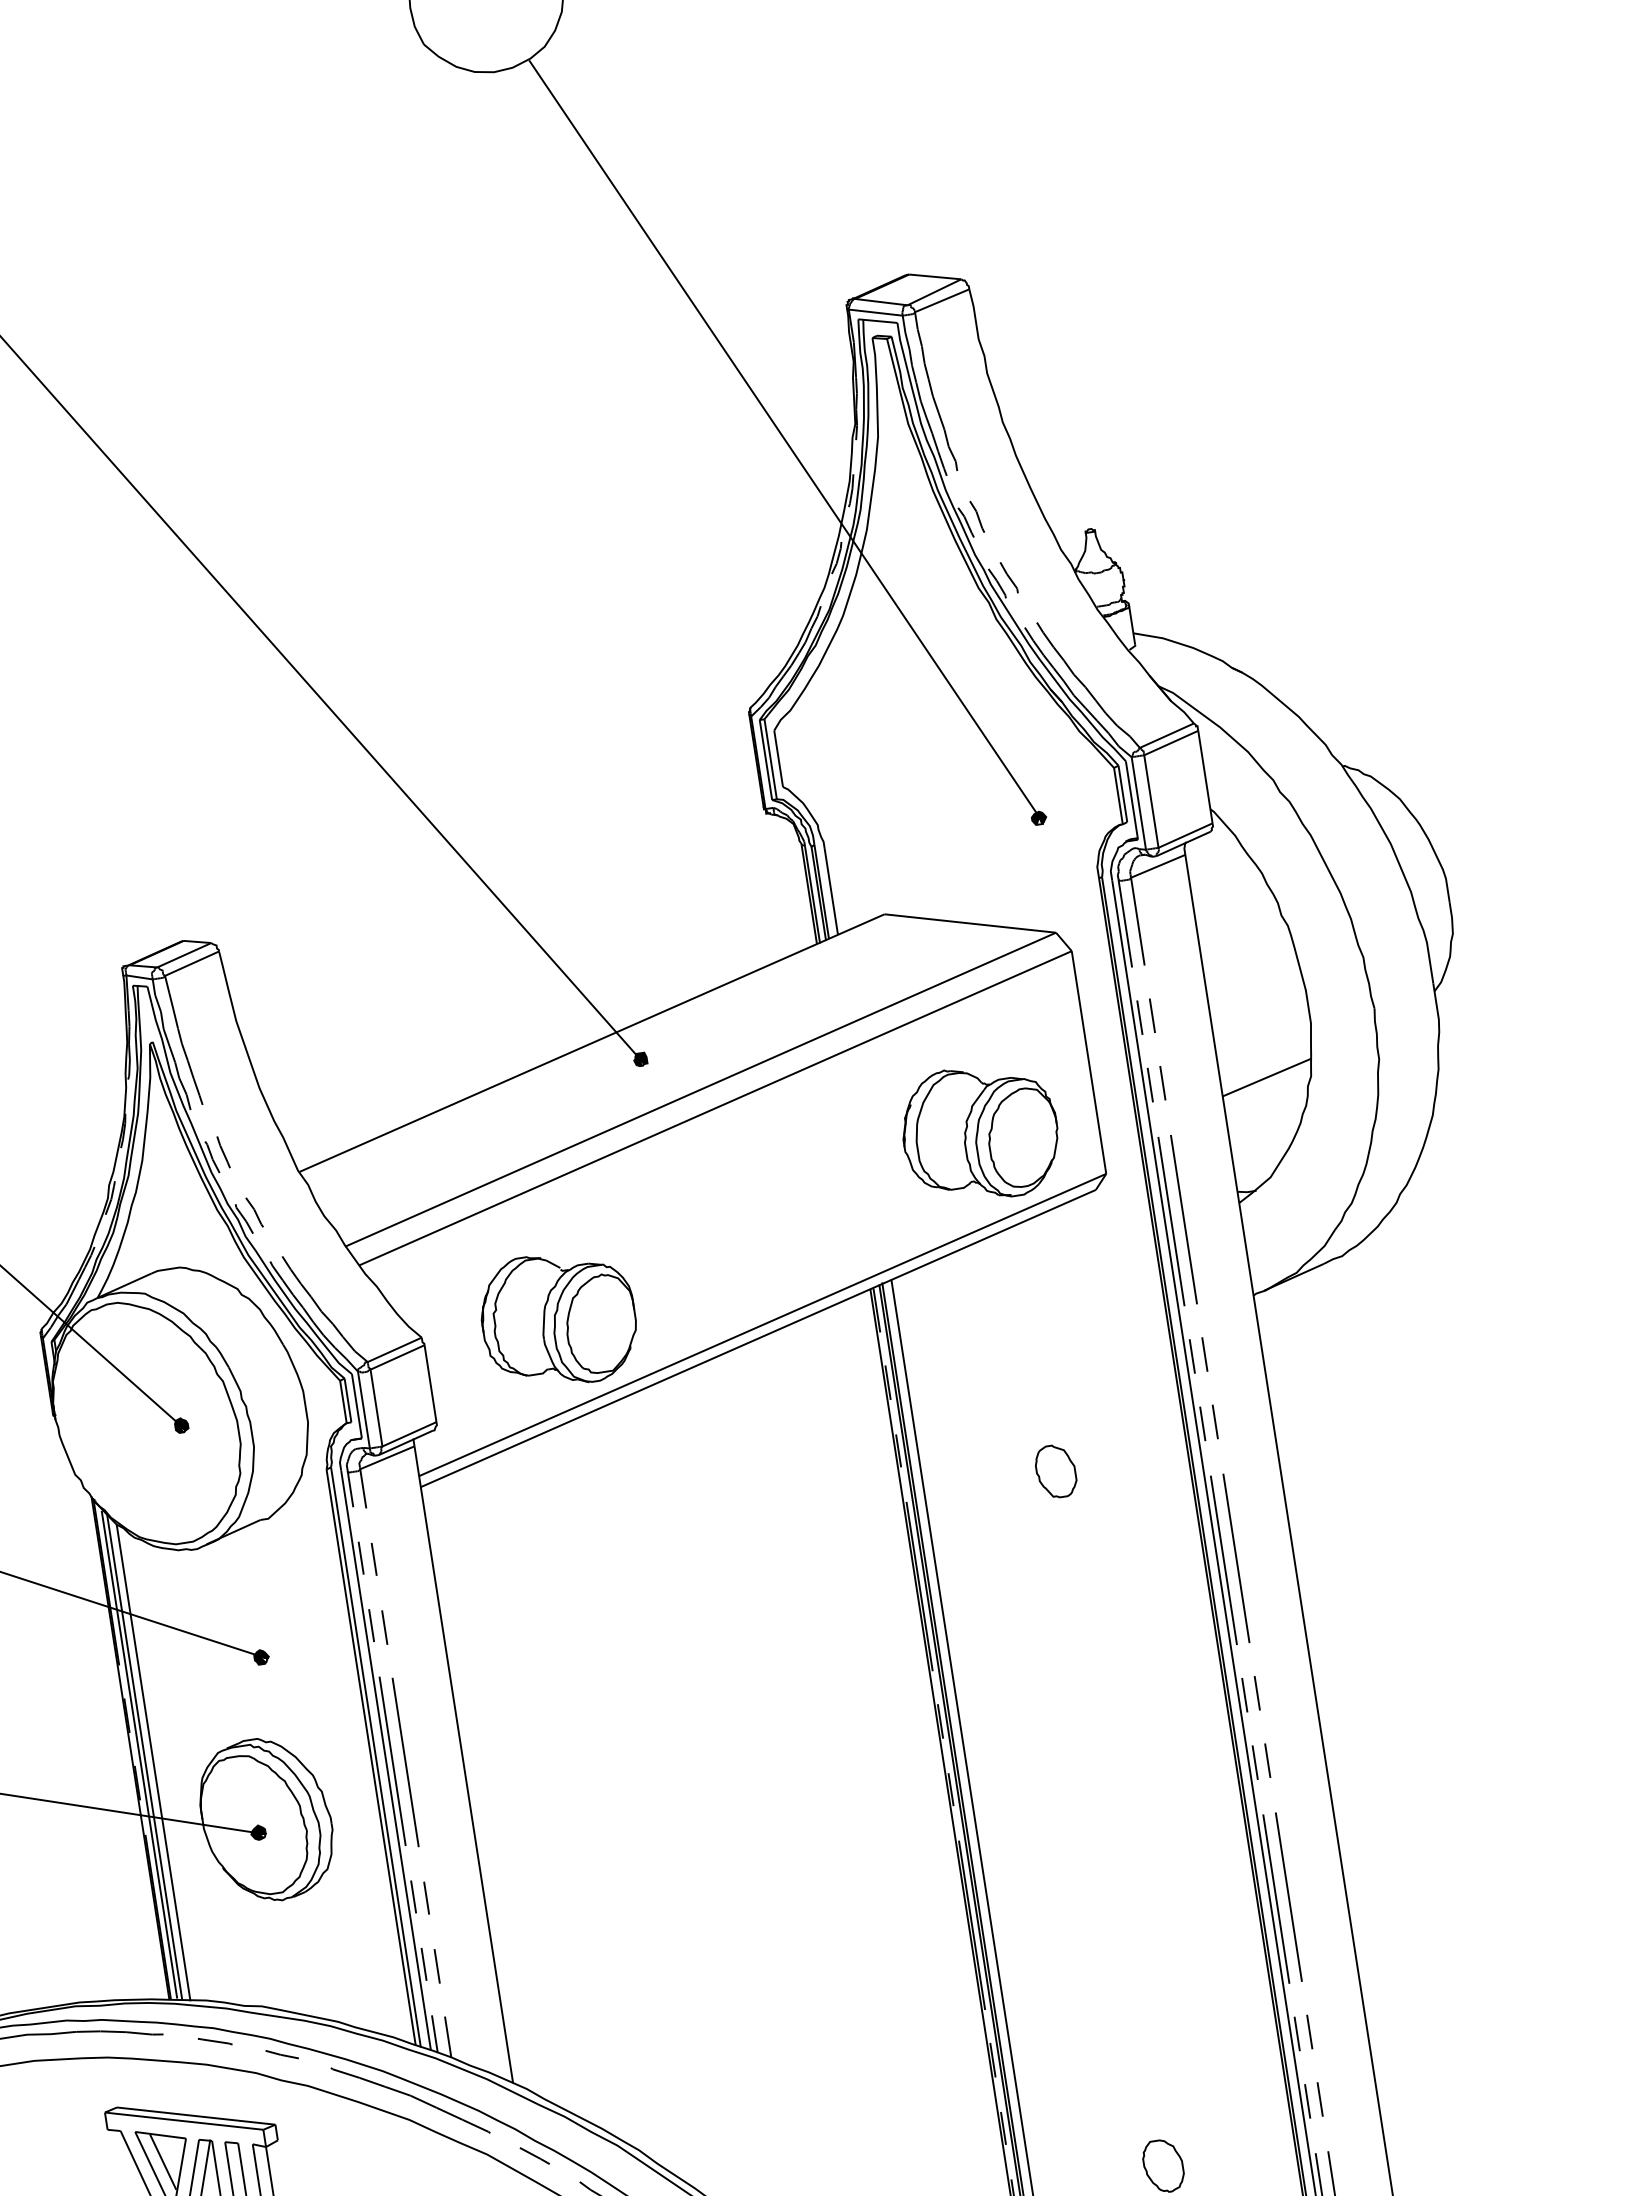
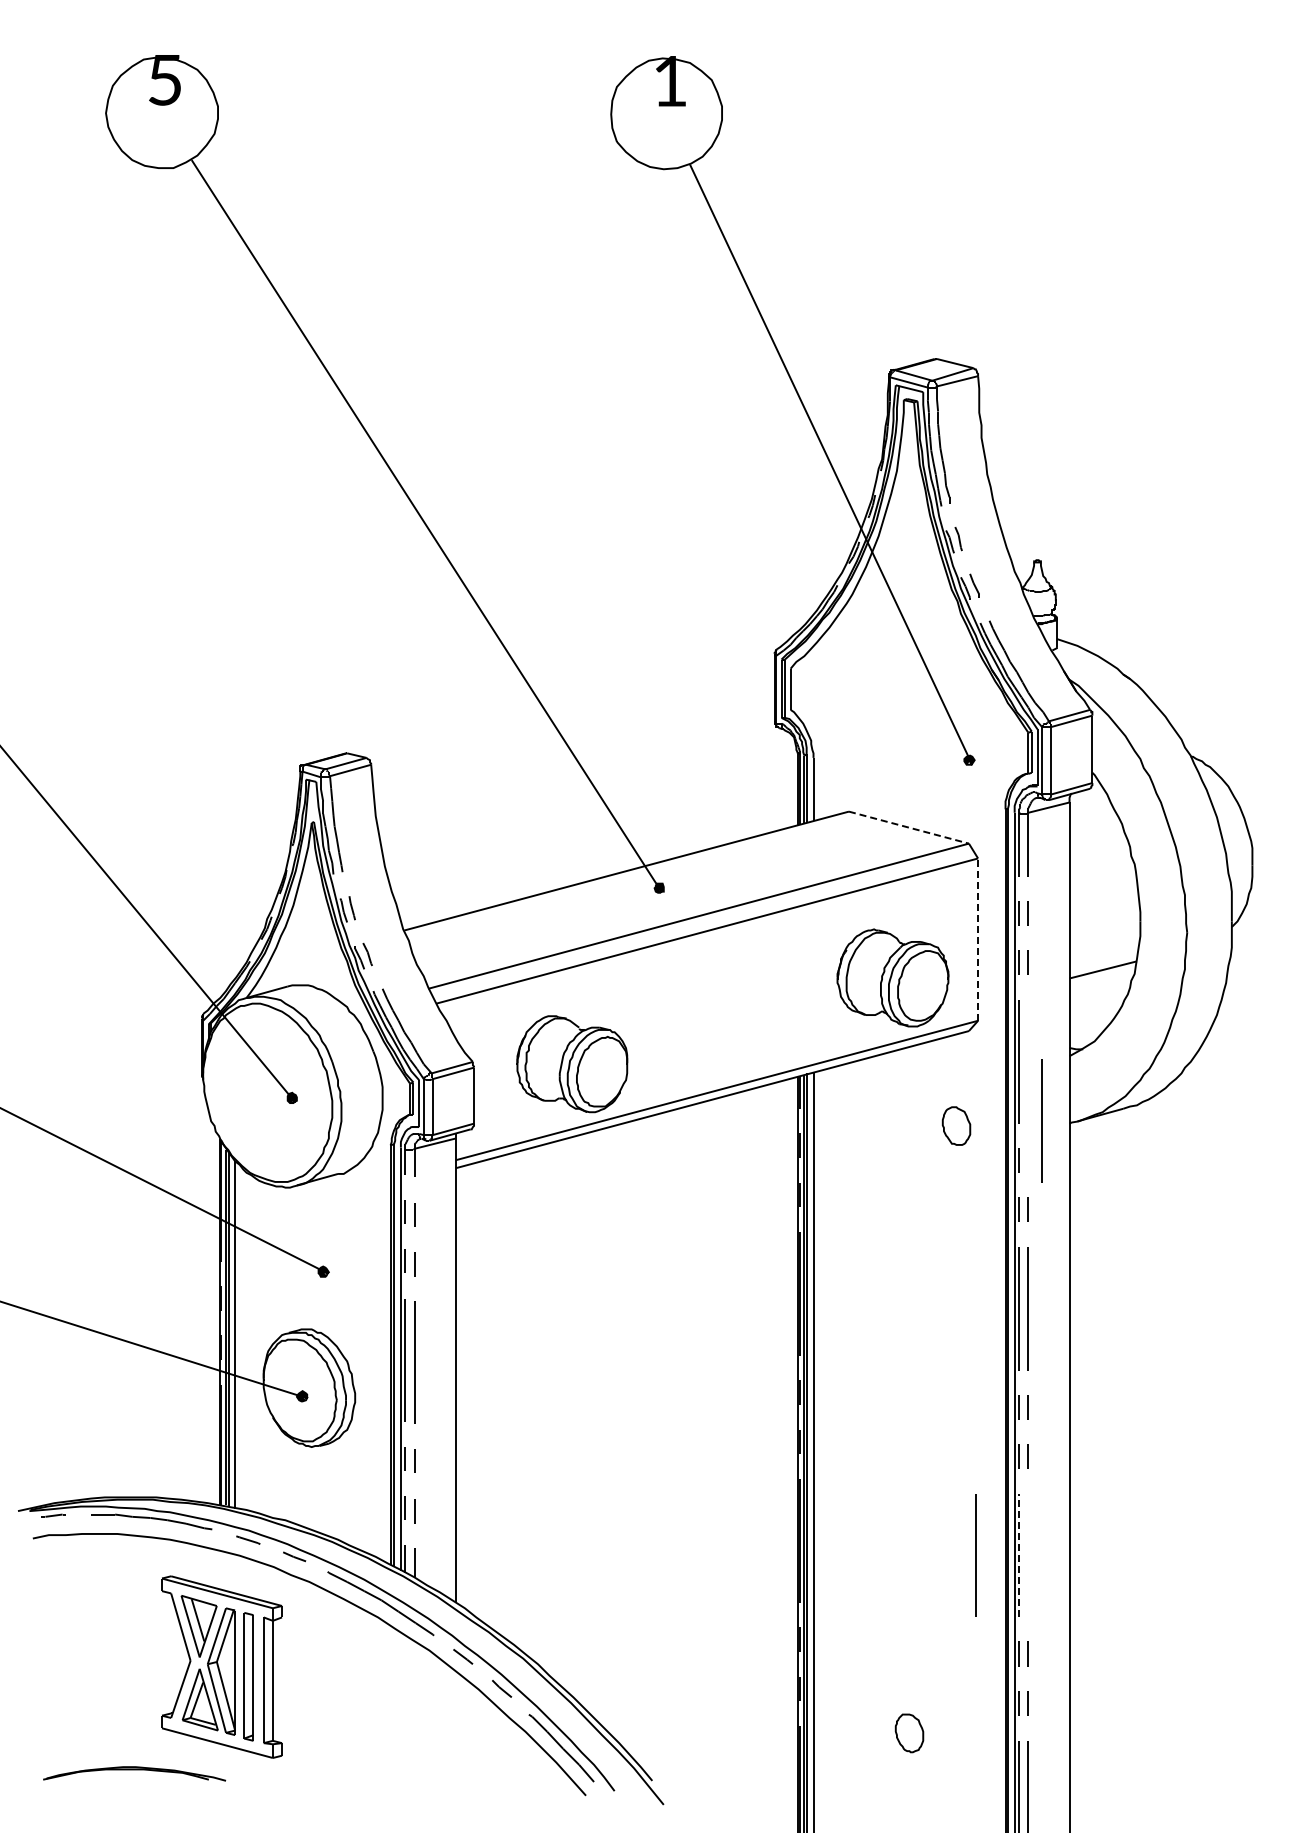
line: (971, 923) -> (909, 827), solid -> dashed
line: (1089, 1062) -> (978, 939), solid -> dashed
line: (1182, 1219) -> (1041, 1120), moved
line: (1203, 1355) -> (1027, 1160), removed
part: (1055, 1470) -> (956, 1125), moved
line: (1287, 1897) -> (975, 1555), moved
line: (1276, 1898) -> (1019, 1555), solid -> dashed

